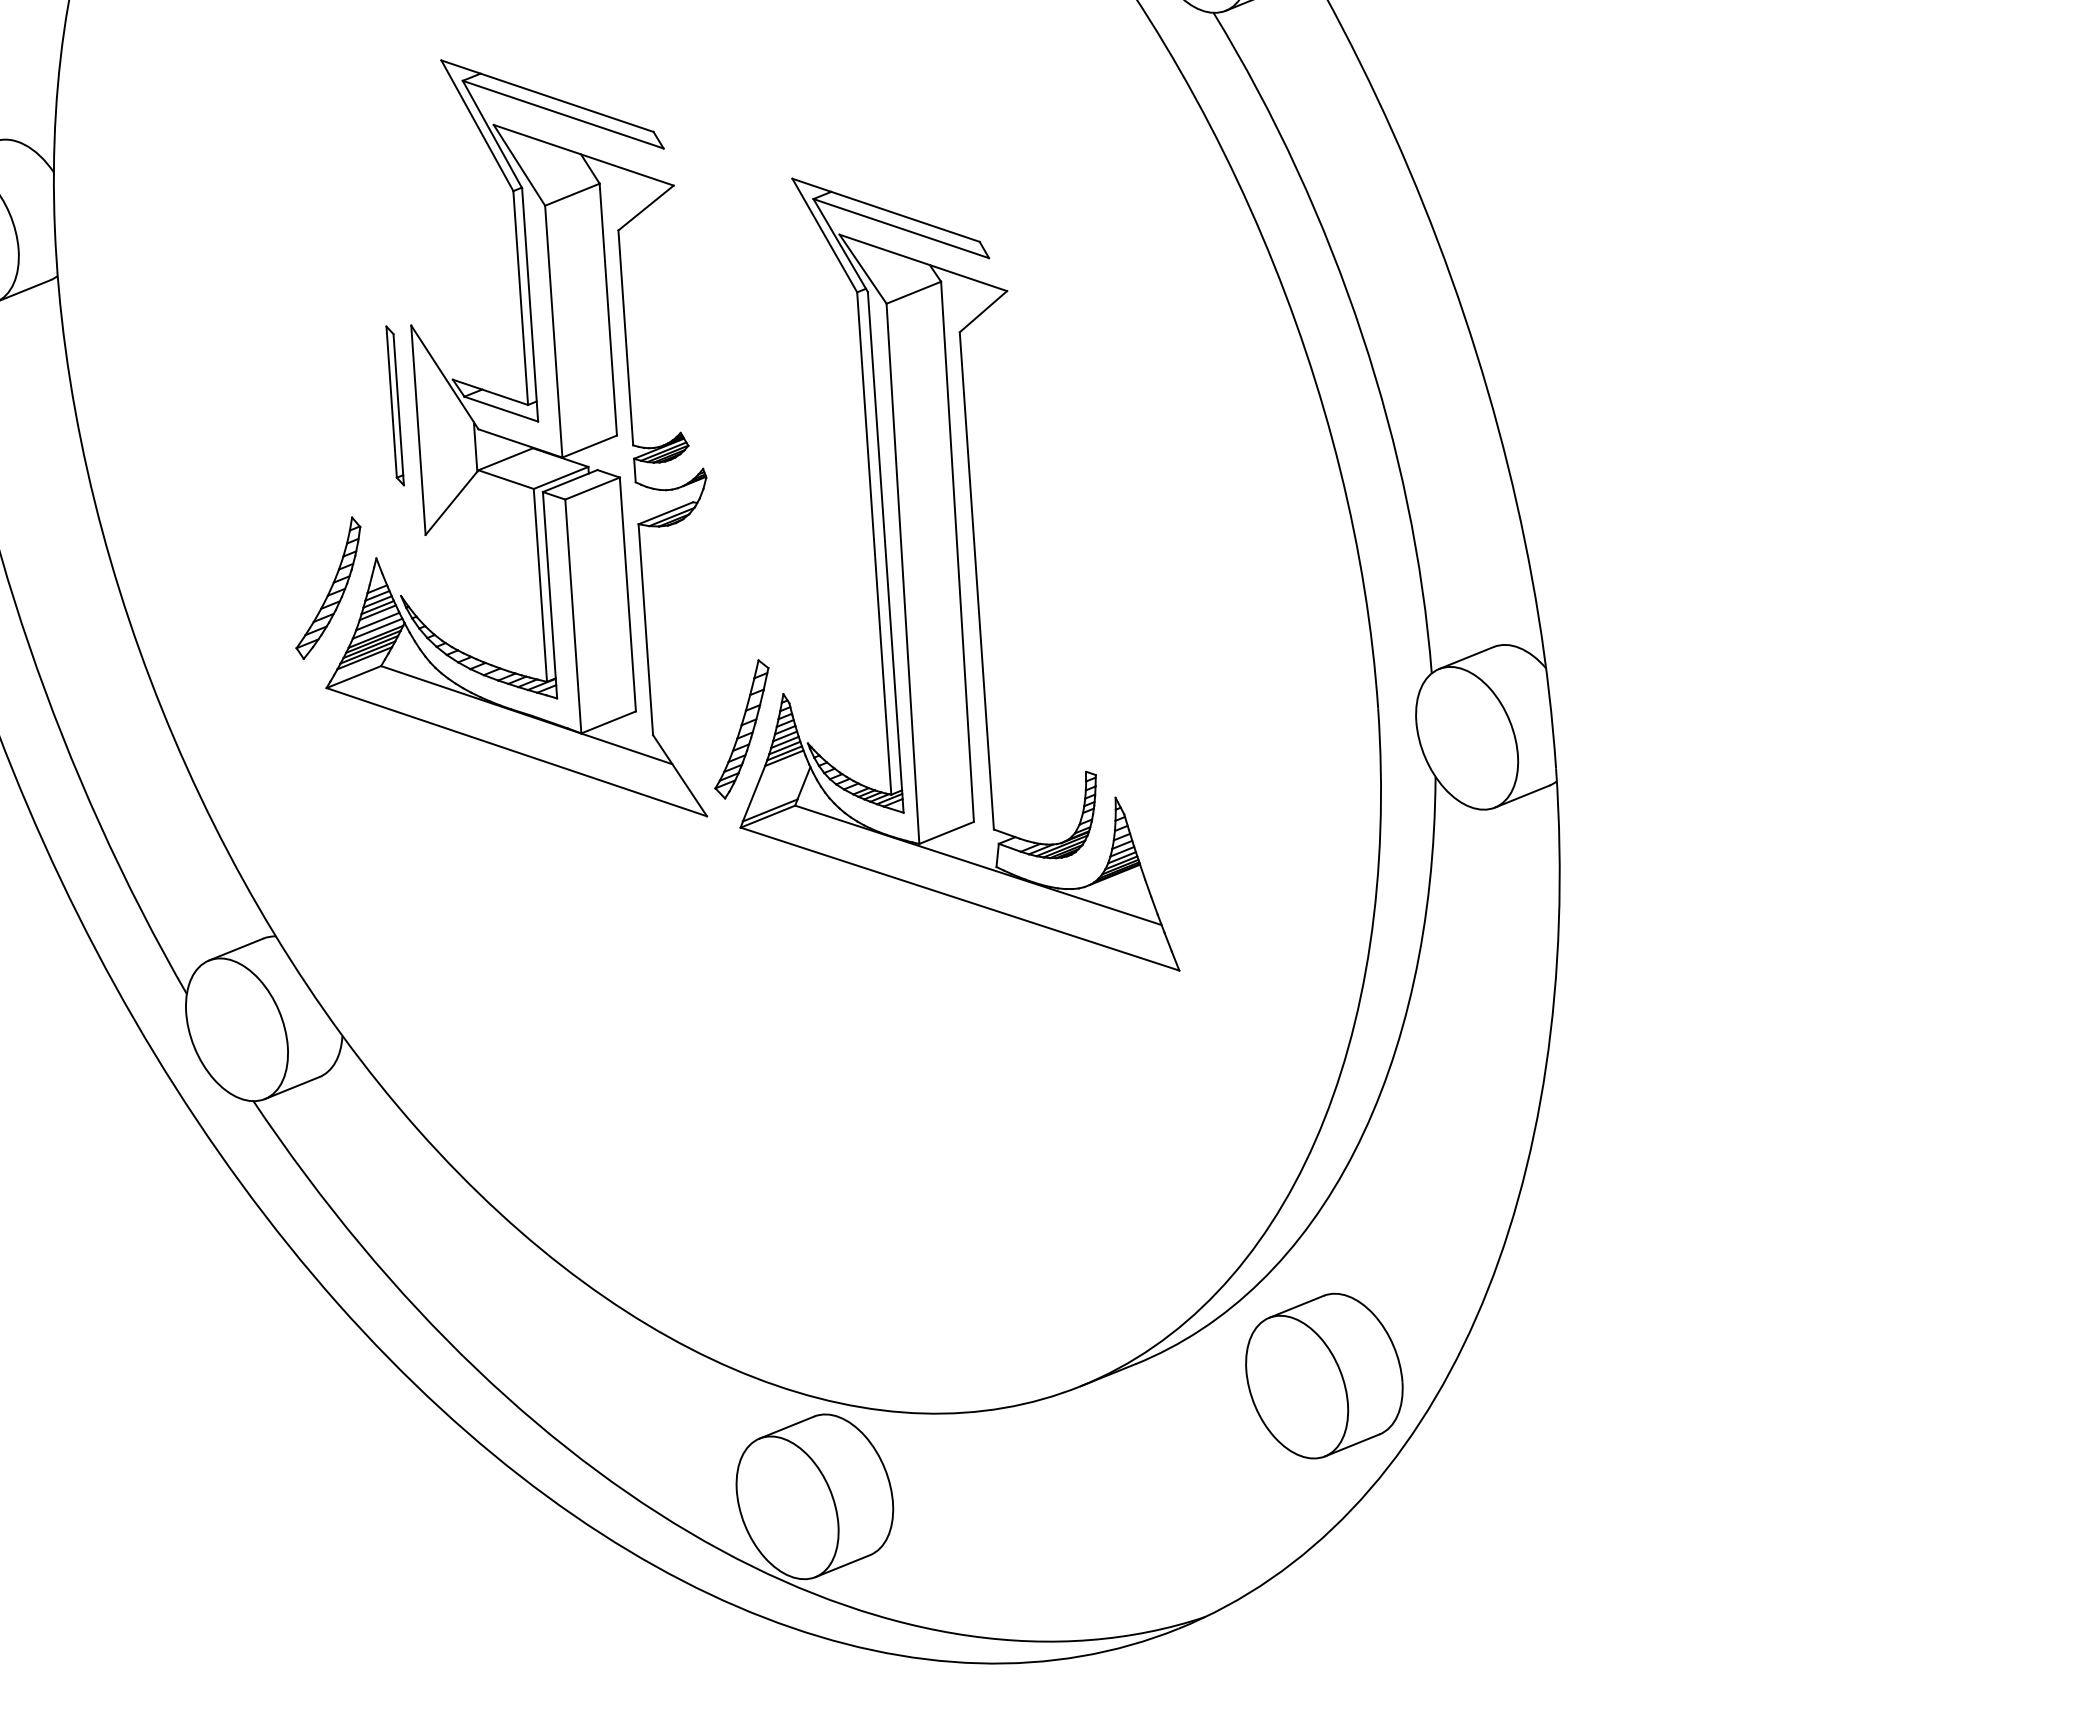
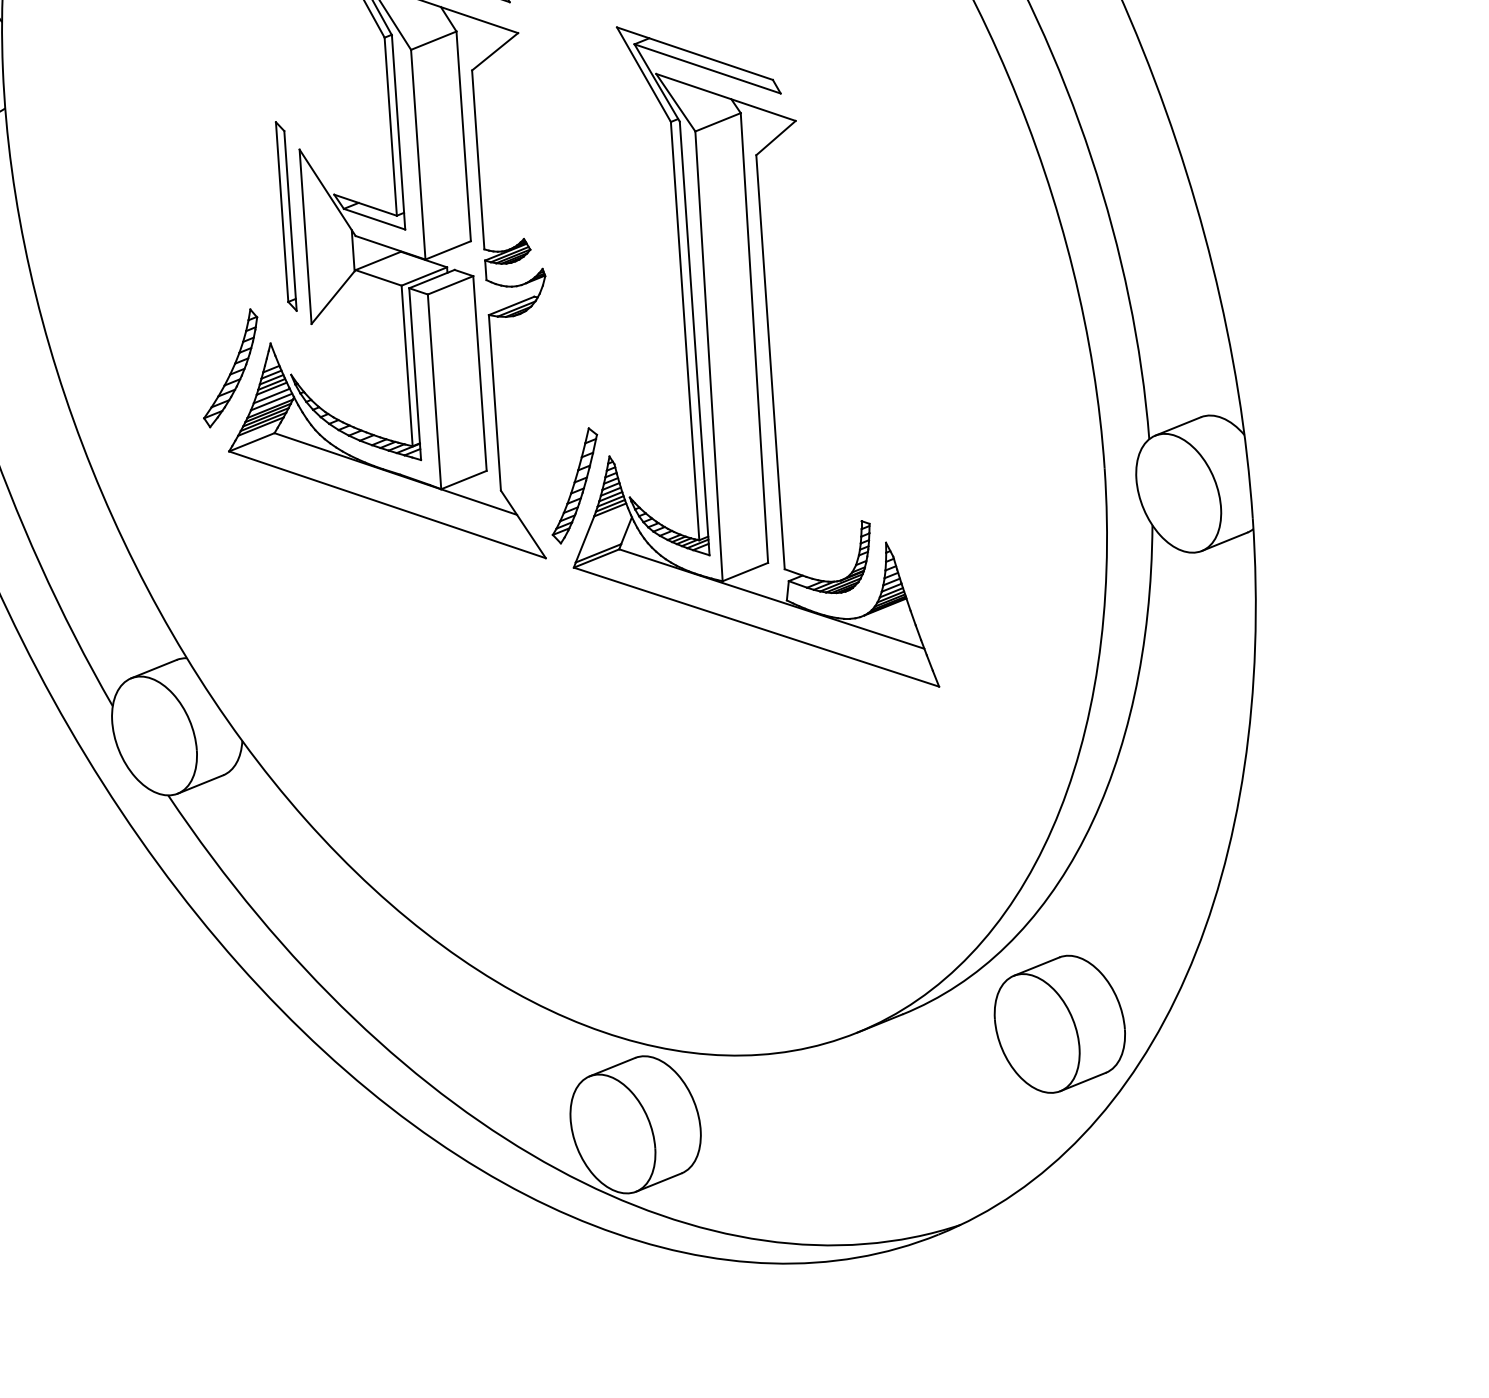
part: (394, 405) -> (285, 216), size x1.43

